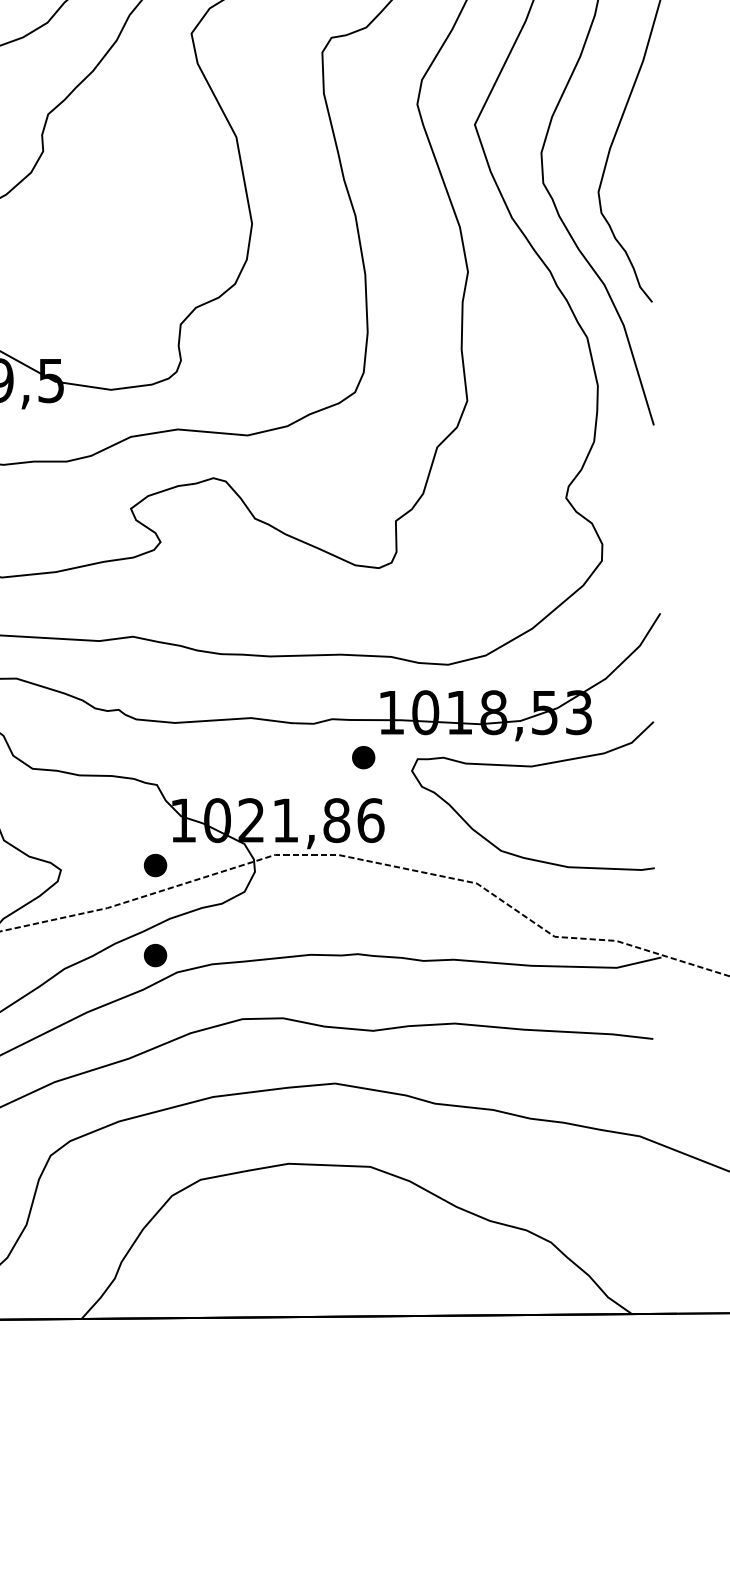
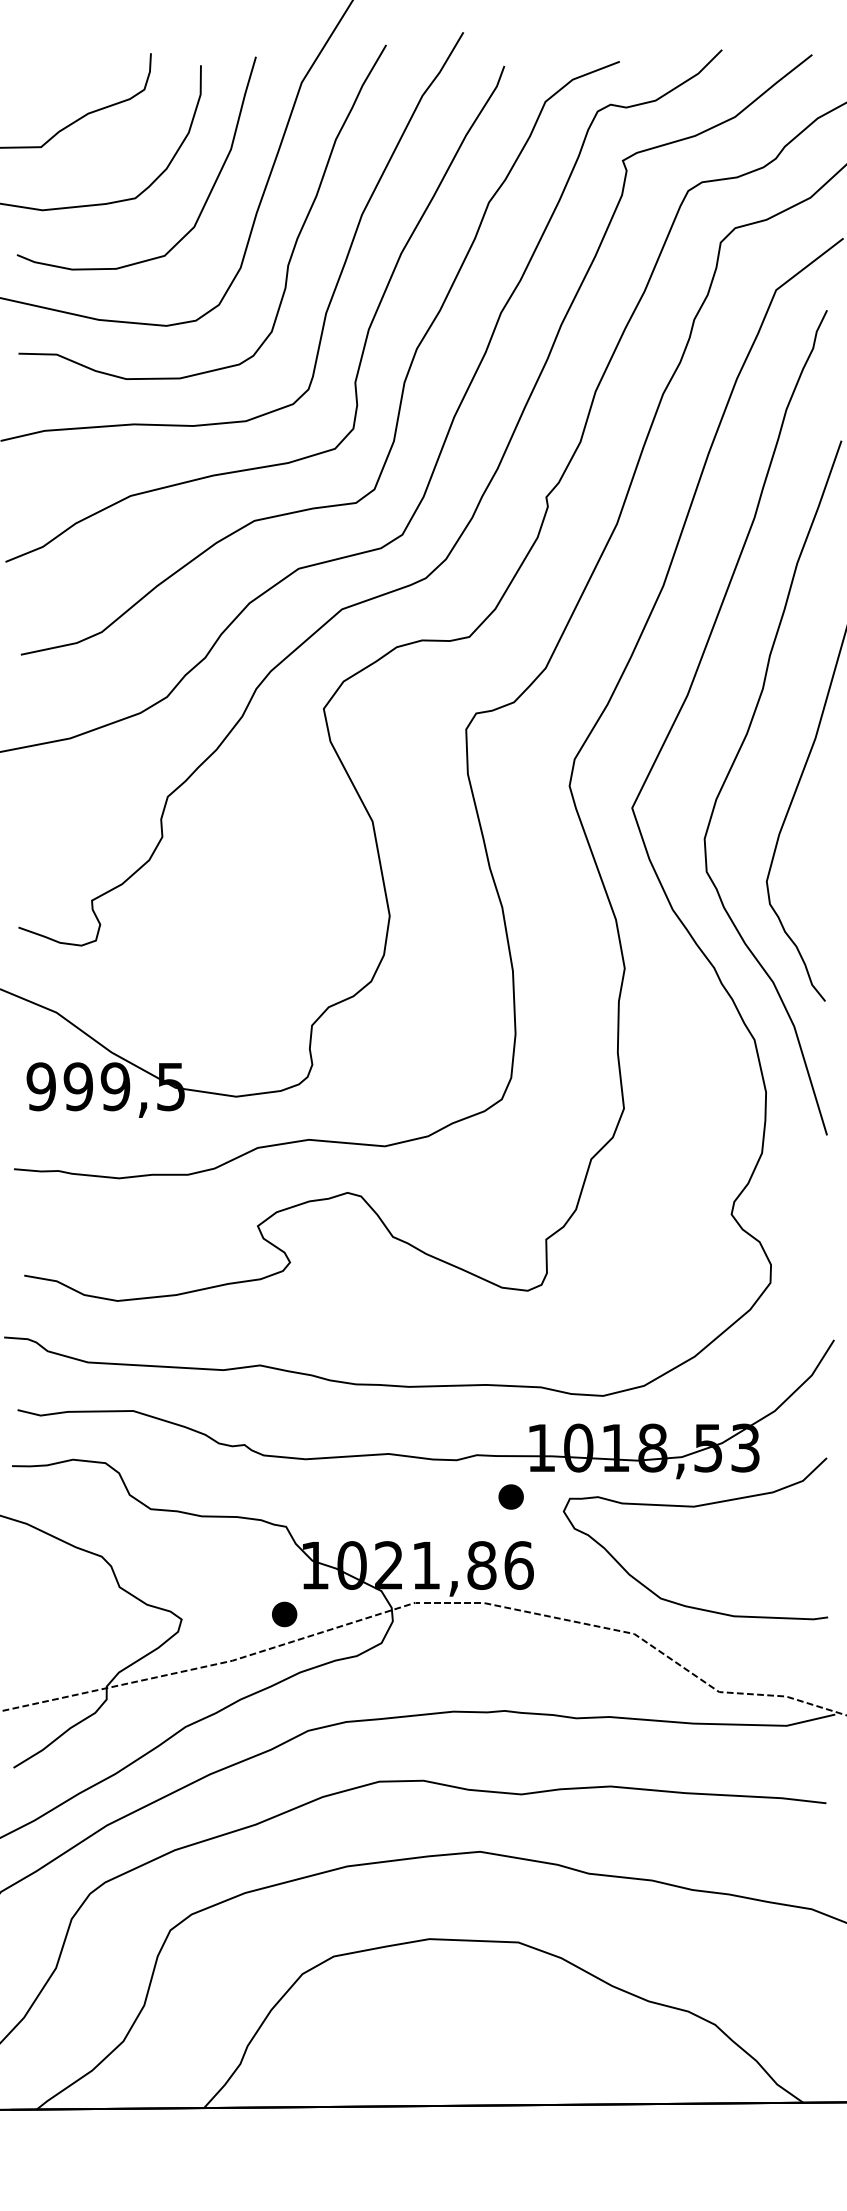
part: (155, 955) -> (284, 1712), removed

